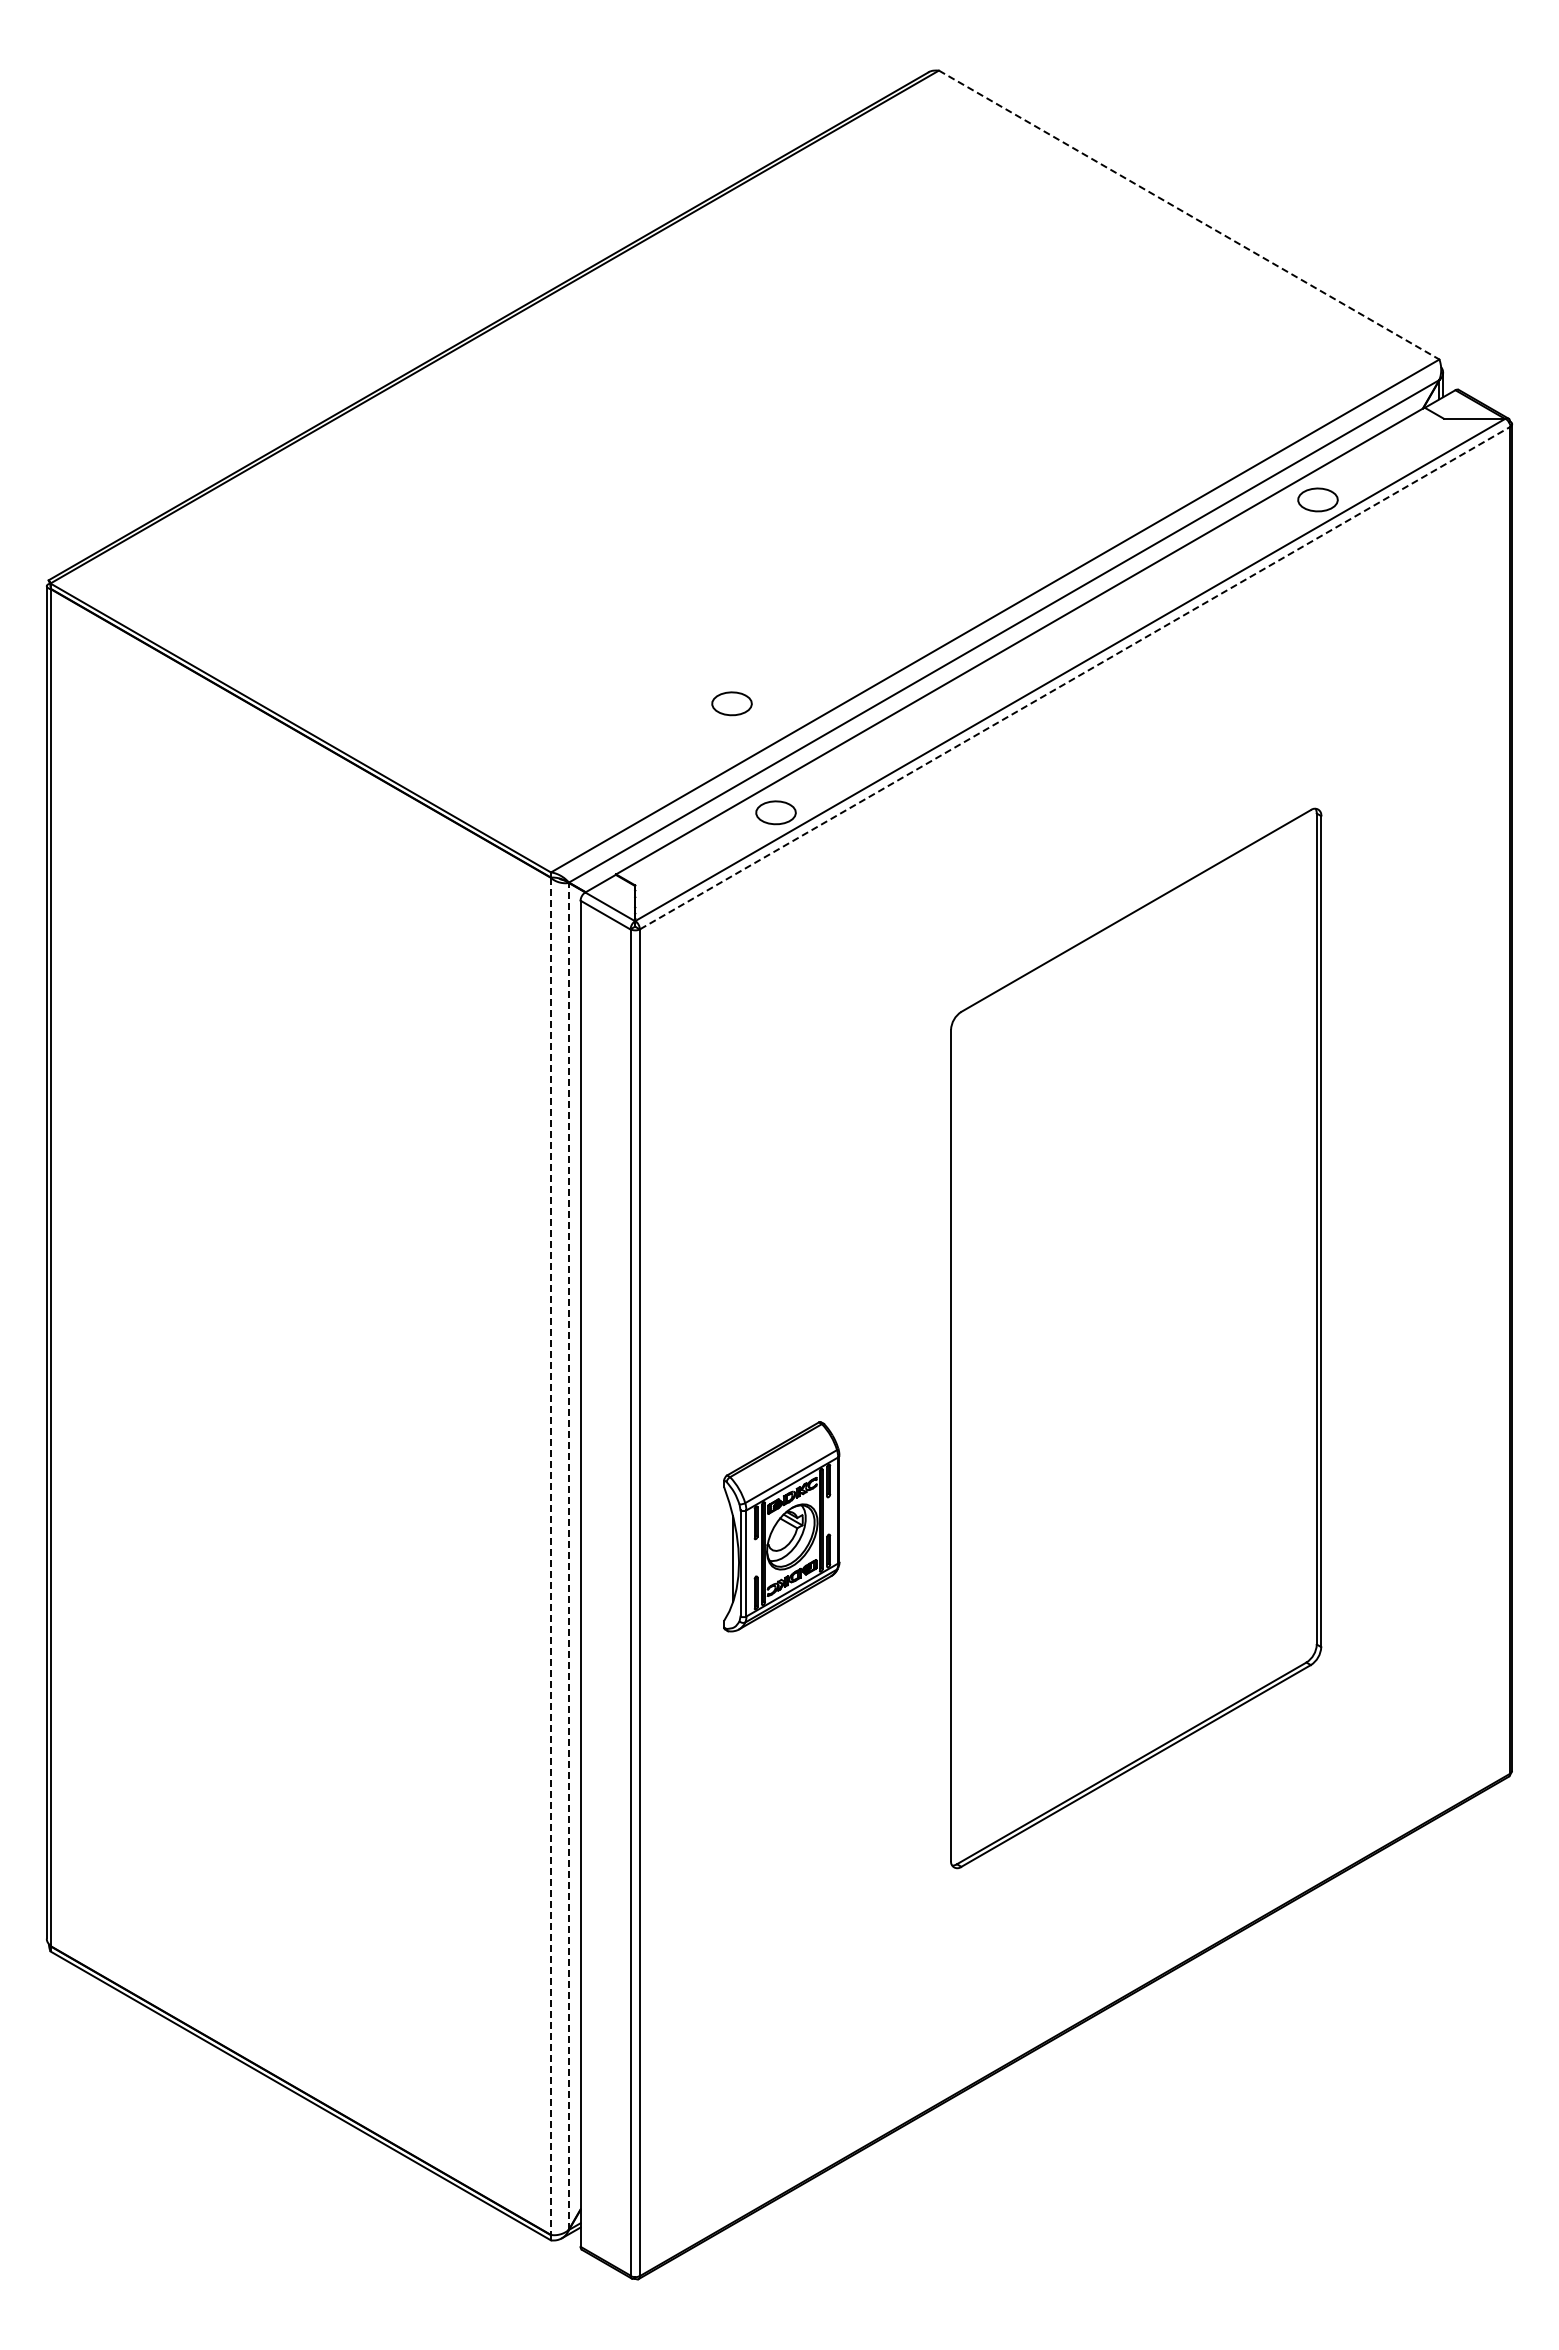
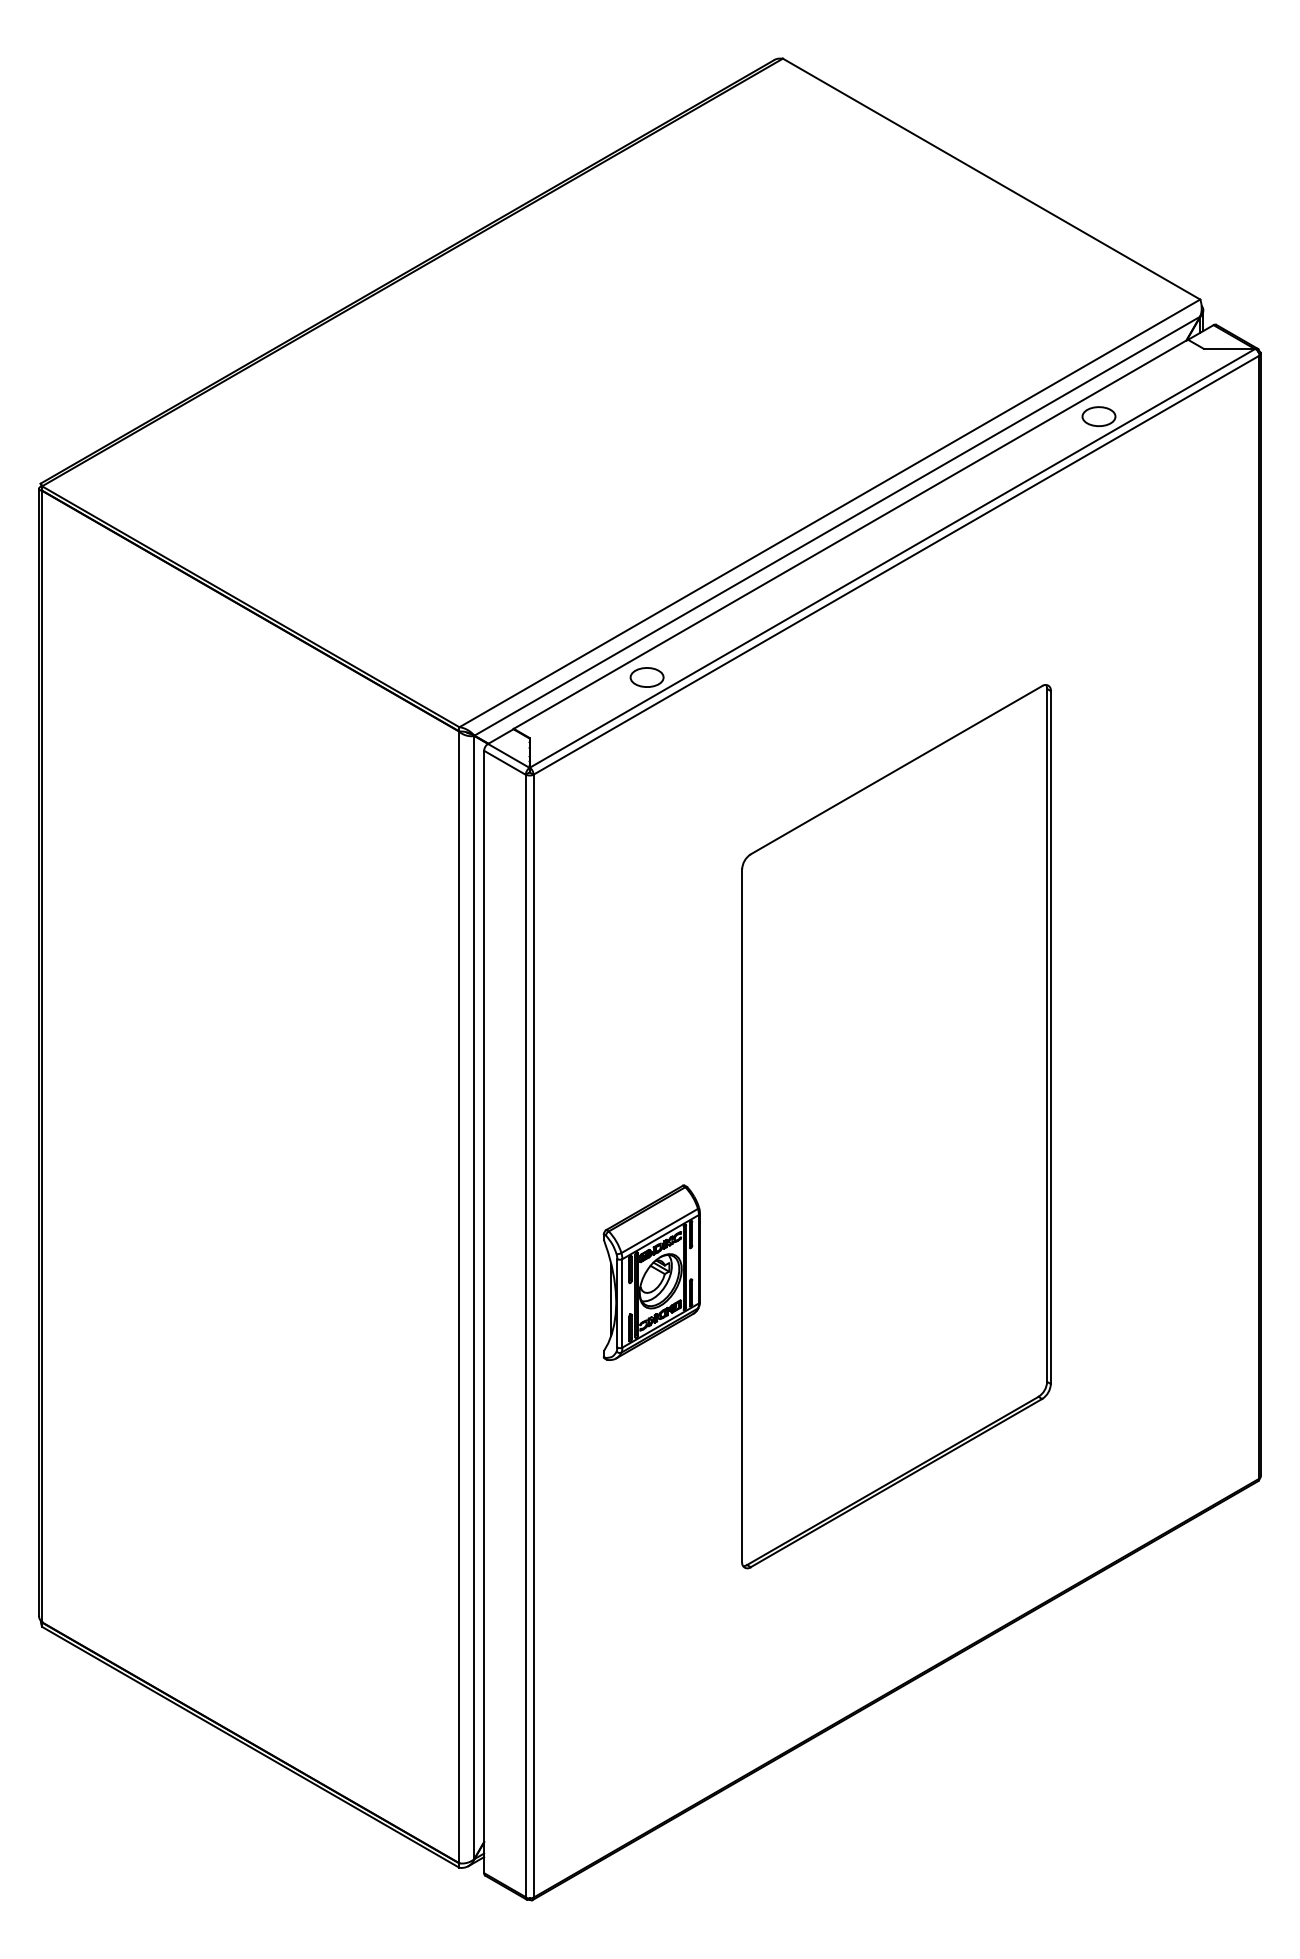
line: (1189, 215) -> (991, 179), dashed -> solid
line: (1075, 677) -> (896, 564), dashed -> solid
part: (731, 703) -> (609, 586), removed
part: (1136, 1338) -> (896, 1126), moved
line: (568, 1555) -> (474, 1296), dashed -> solid
line: (550, 1556) -> (459, 1297), dashed -> solid

